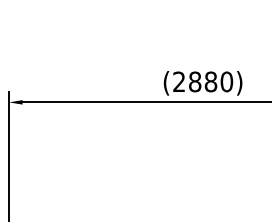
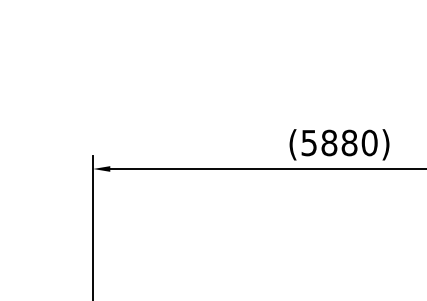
text: (178, 81) -> (308, 142), (2880) -> (5880)

